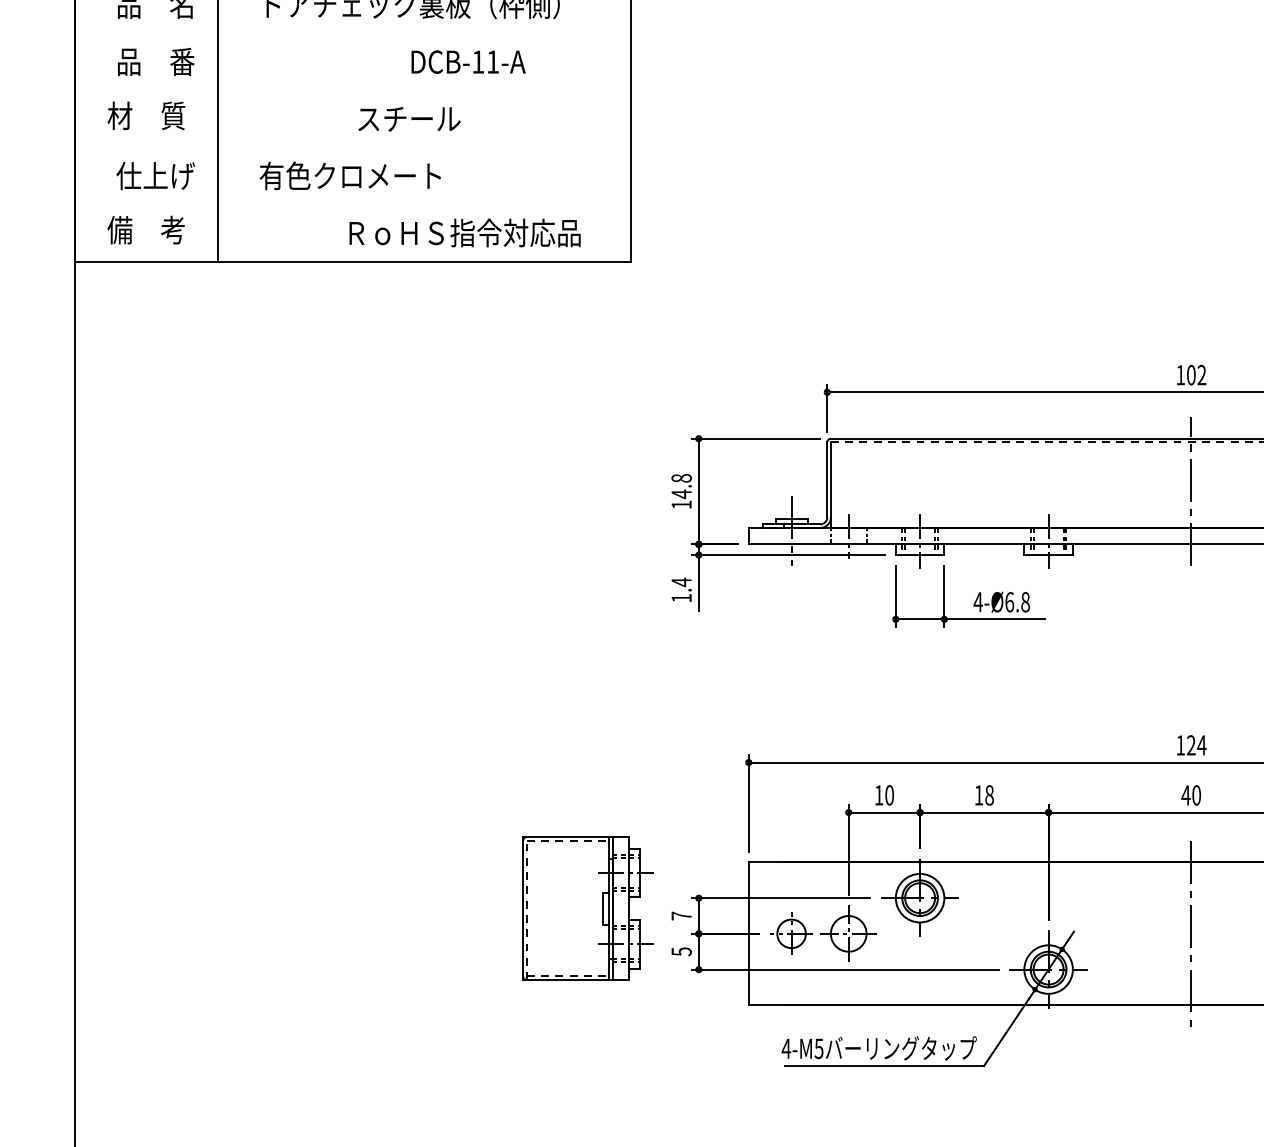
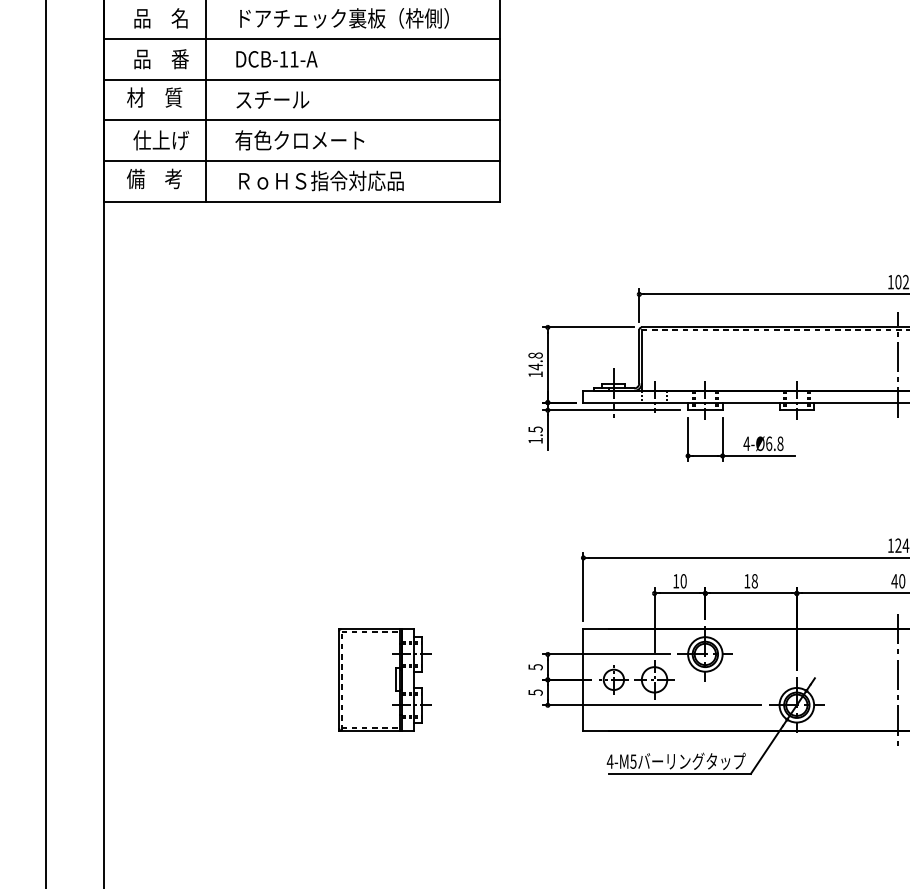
line: (352, 34) -> (301, 39), added
text: (467, 62) -> (276, 59), moved
line: (352, 90) -> (301, 79), added
text: (408, 118) -> (272, 99), moved
line: (352, 148) -> (301, 120), added
line: (352, 204) -> (301, 160), added
text: (465, 232) -> (321, 180), moved
text: (681, 582) -> (535, 429), 1.4 -> 1.5
part: (587, 908) -> (384, 679), moved
text: (681, 916) -> (535, 667), 7 -> 5

